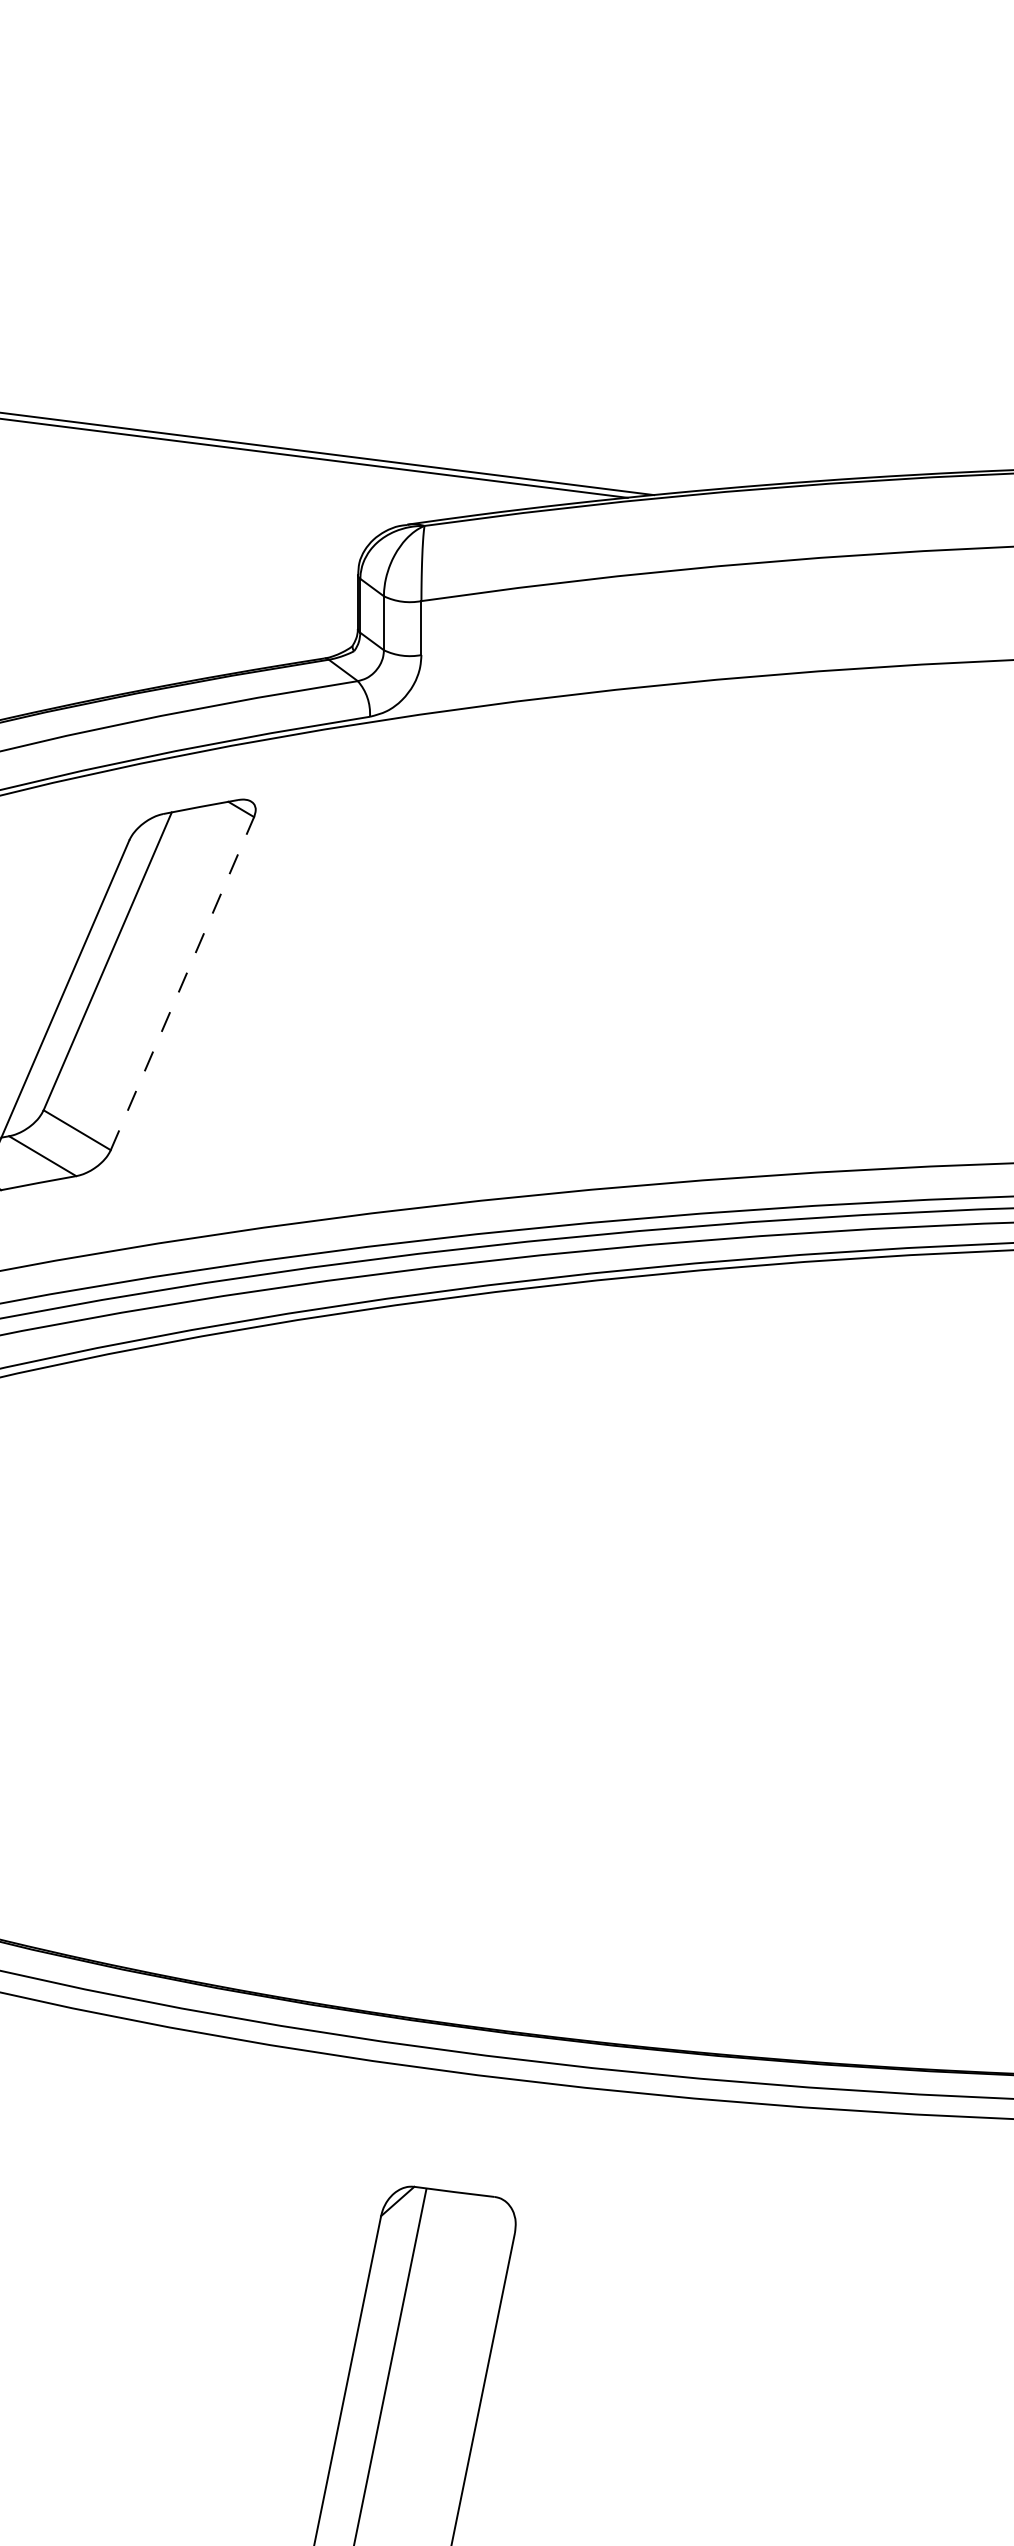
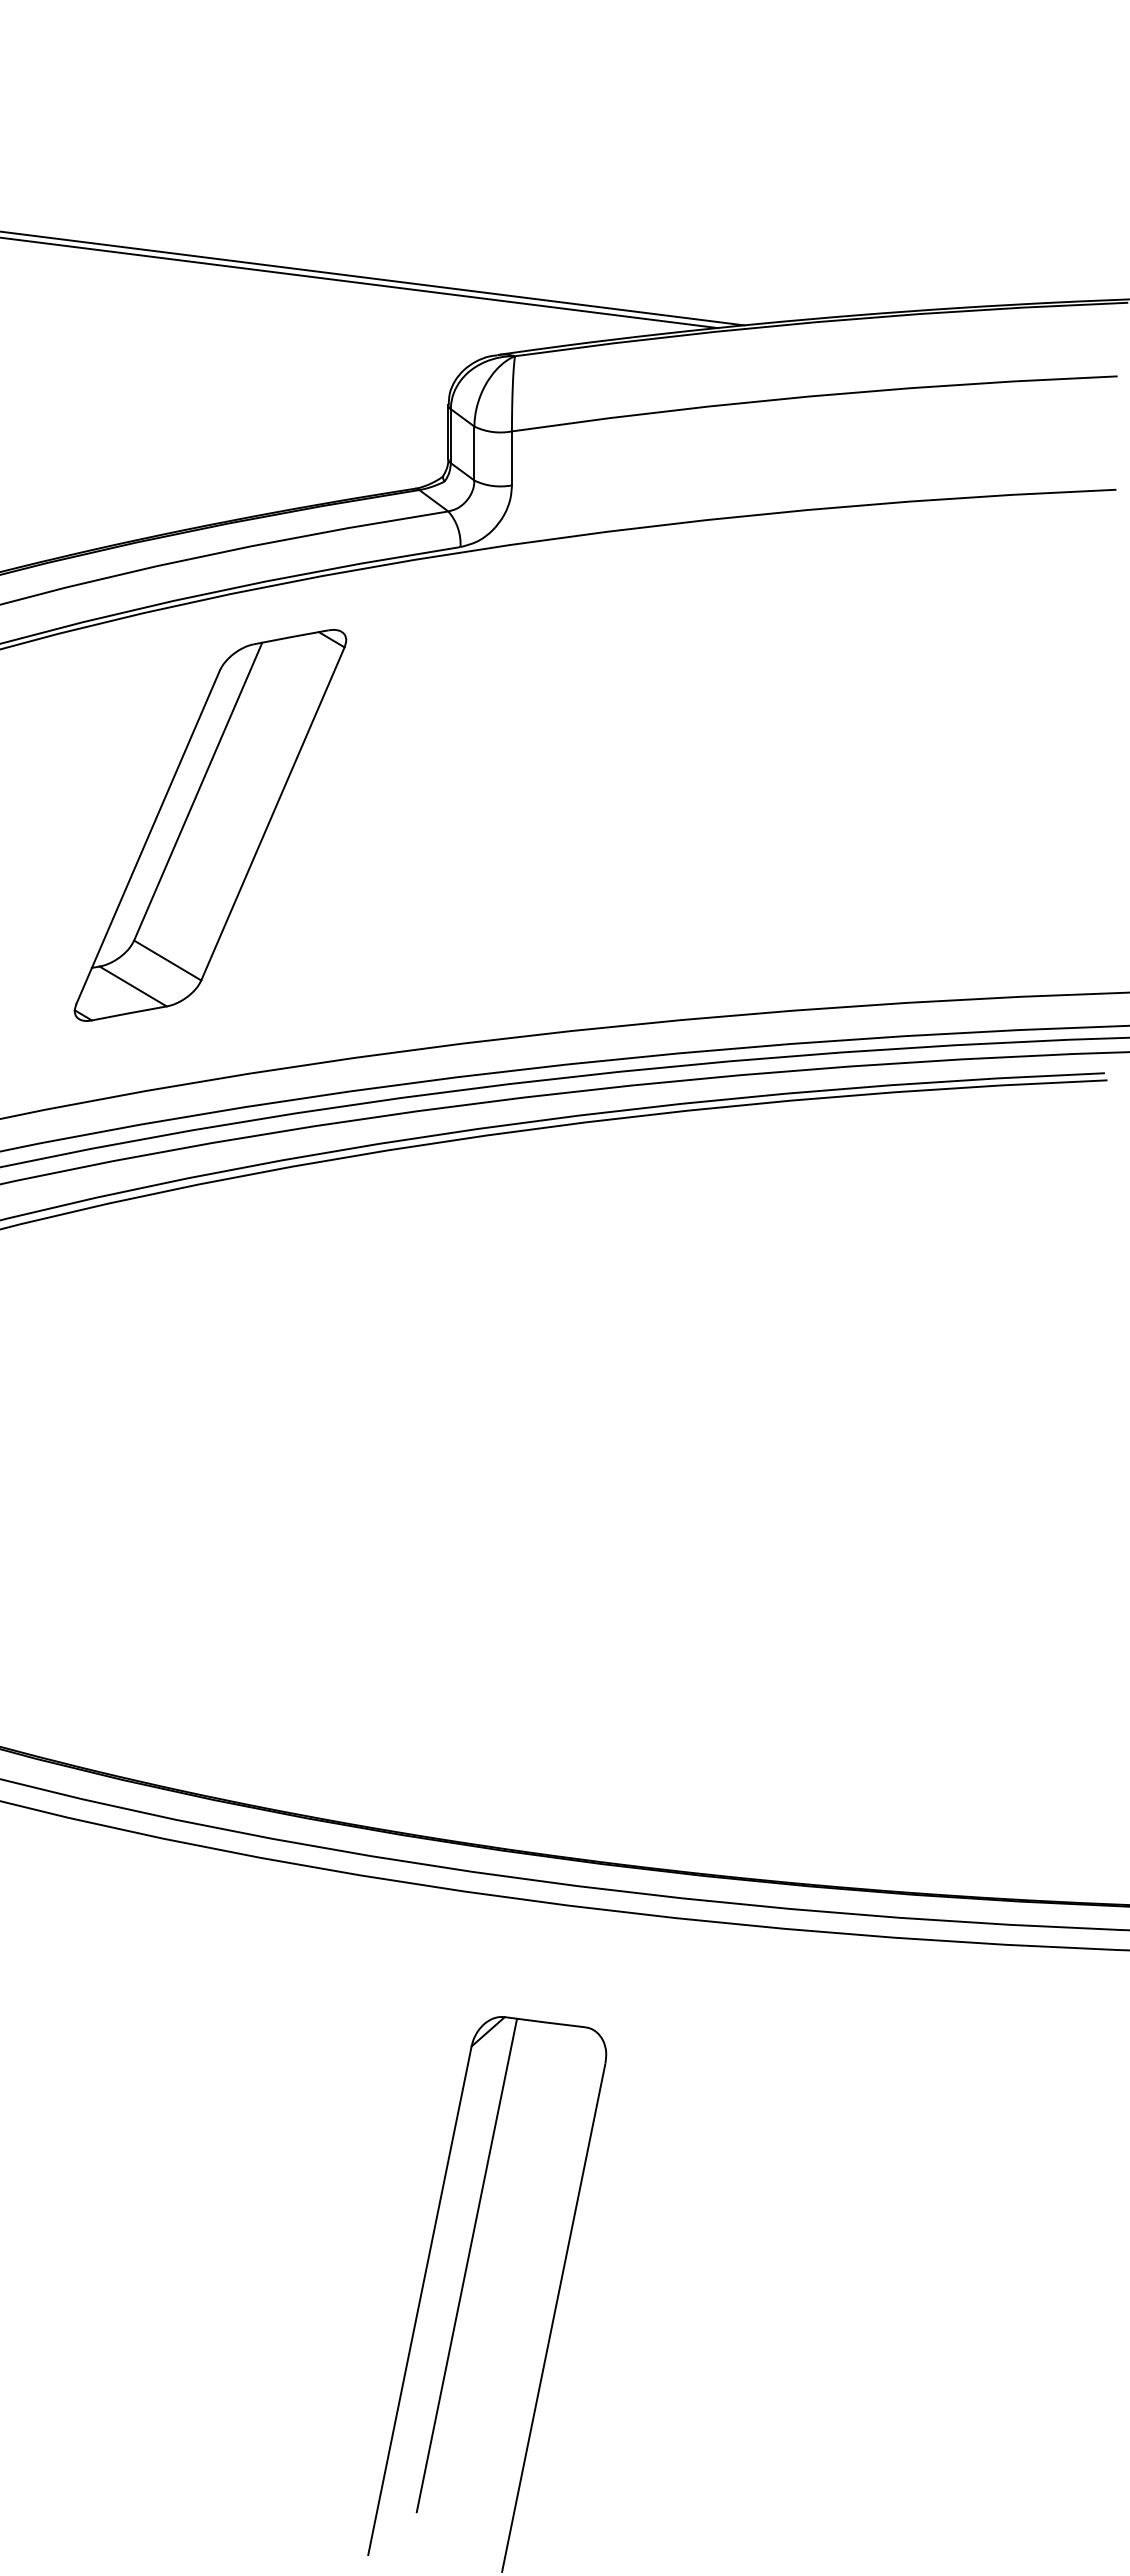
line: (183, 983) -> (273, 813), dashed -> solid

